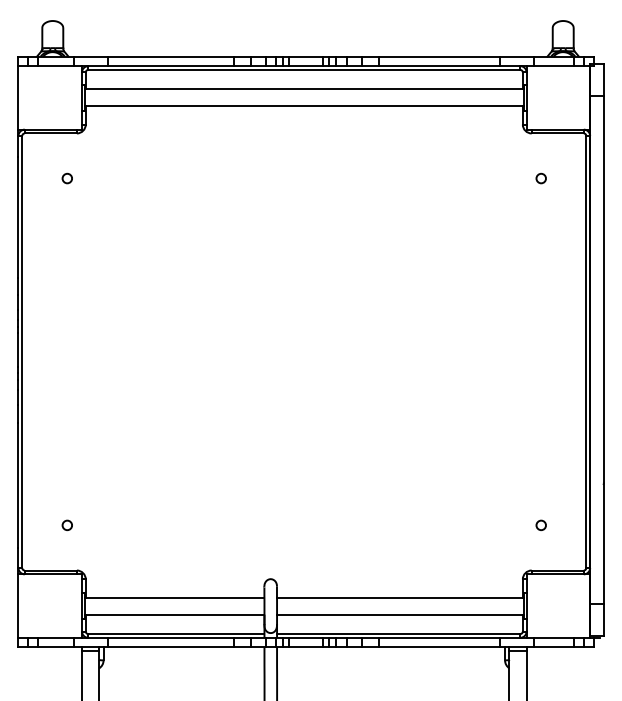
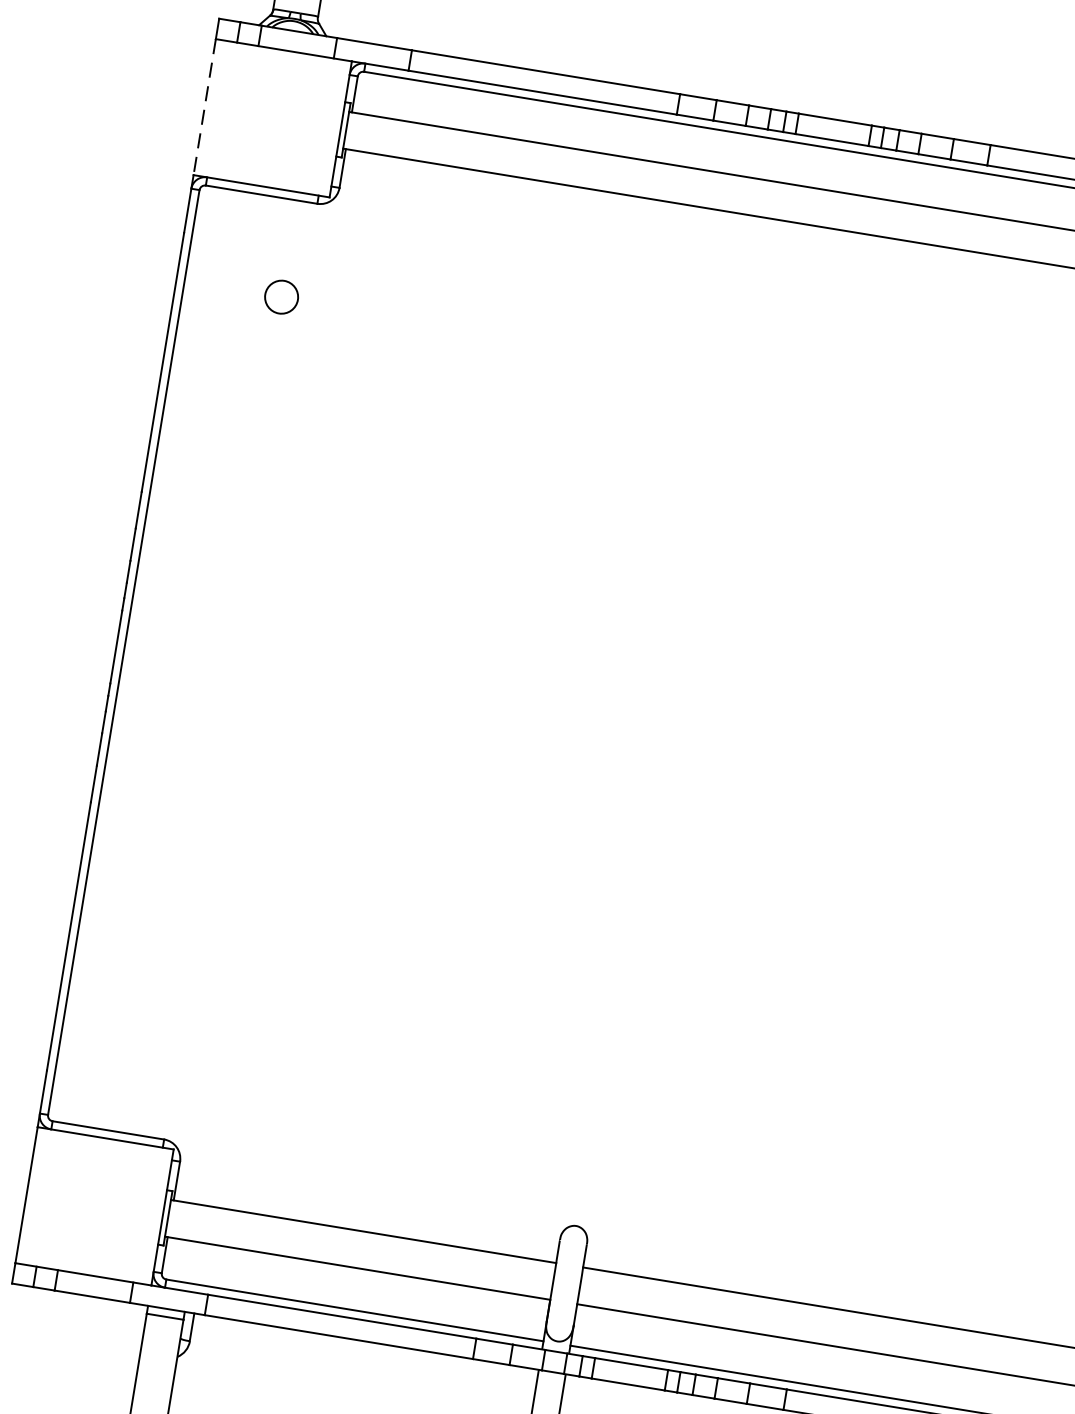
line: (18, 97) -> (205, 106), solid -> dashed
circle: (66, 178) -> (279, 296), size x1.6
circle: (66, 525) -> (157, 1039), removed

